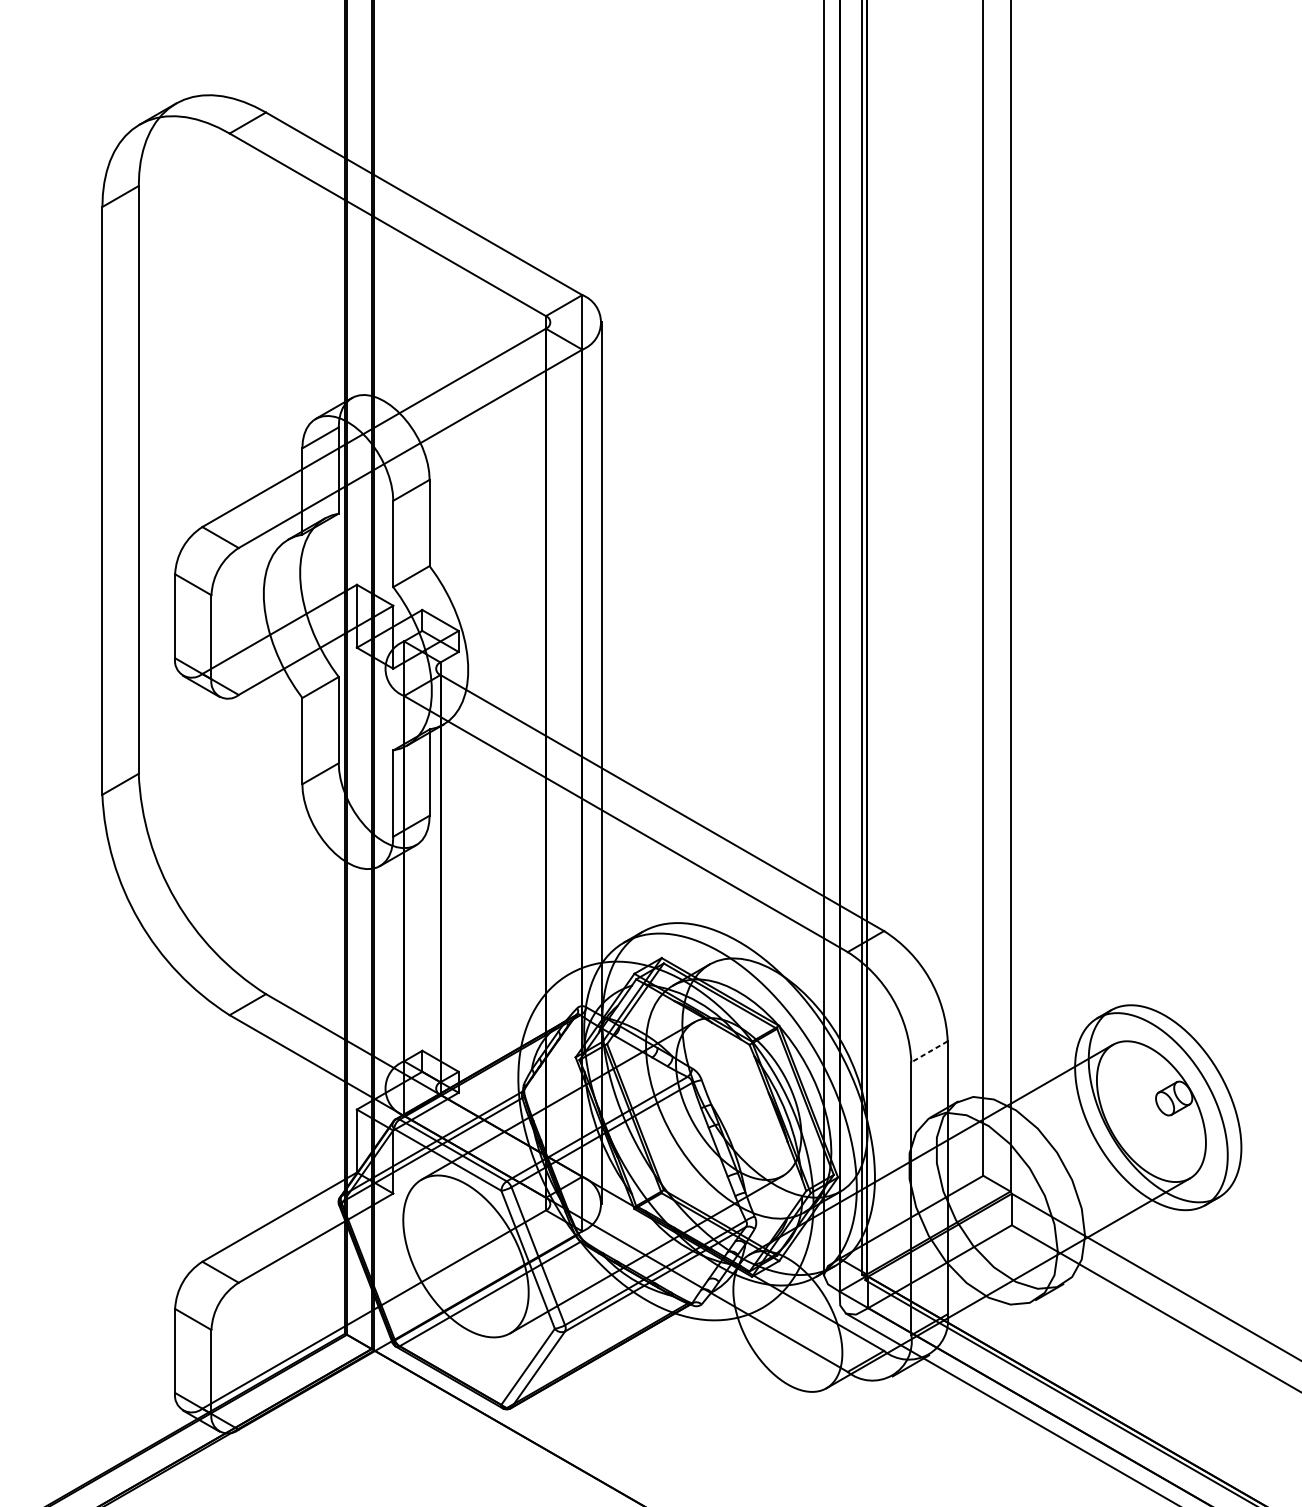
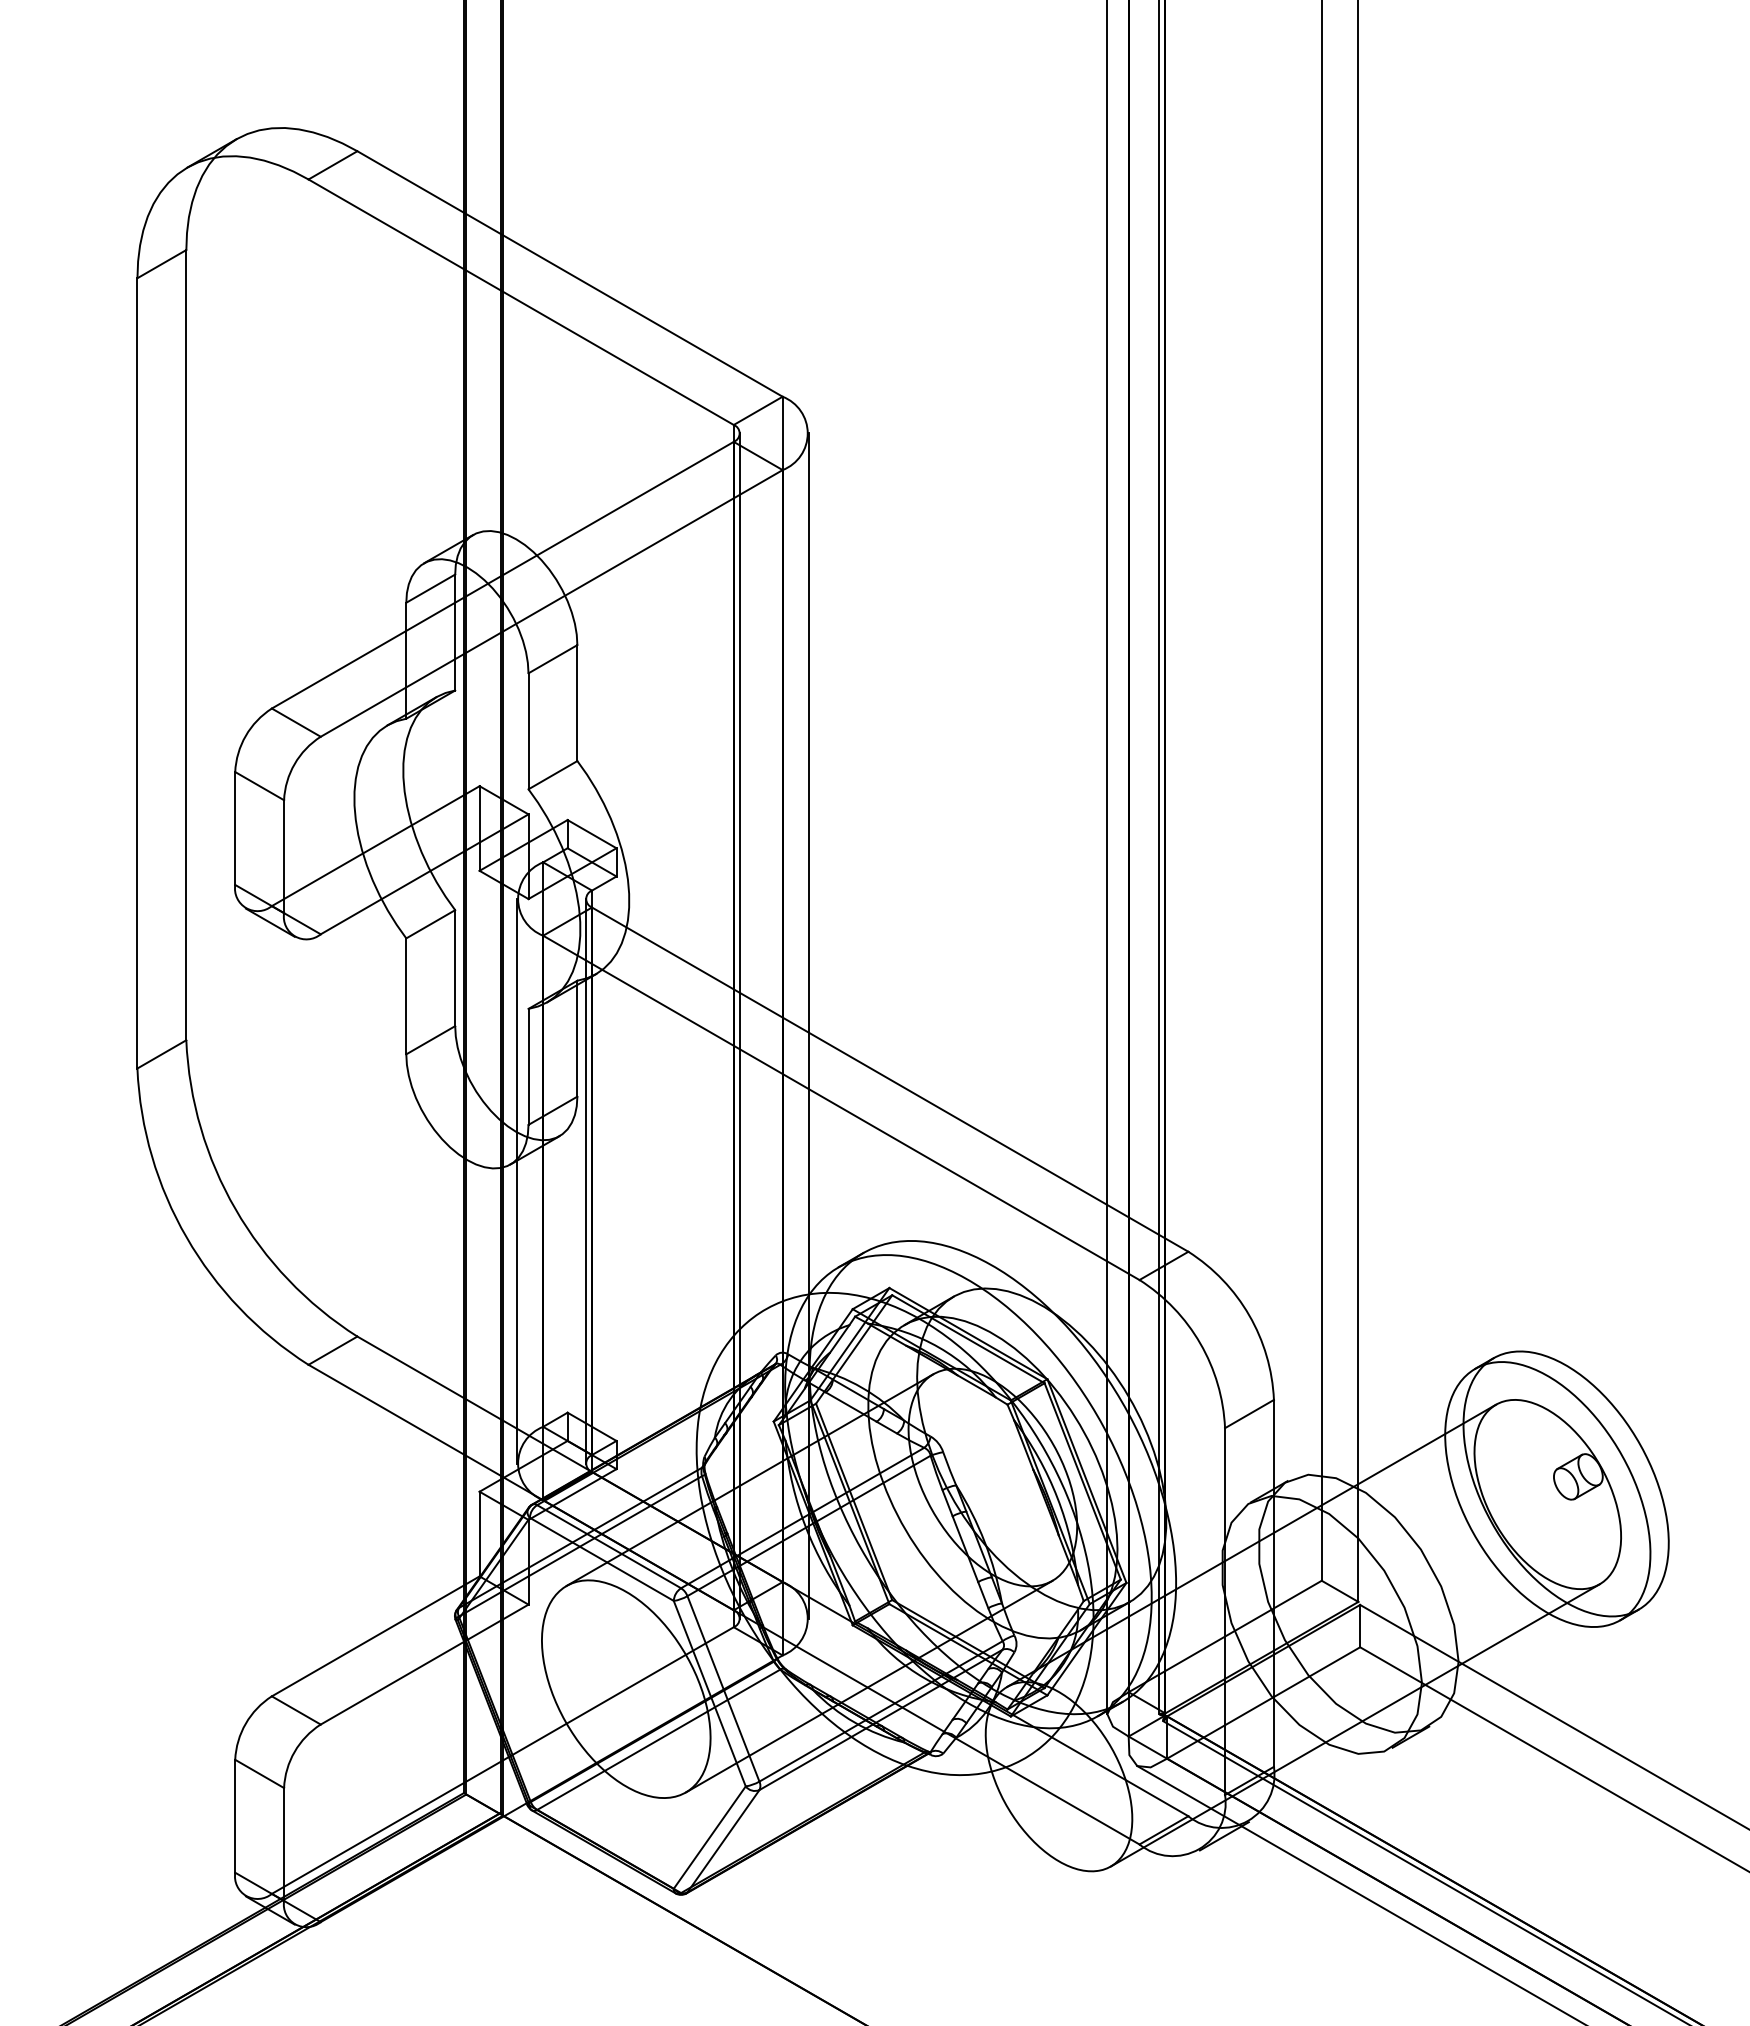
line: (550, 762) -> (739, 1025), added
line: (384, 878) -> (516, 1181), added
line: (435, 878) -> (585, 1181), added
line: (929, 1052) -> (1249, 1414), dashed -> solid

